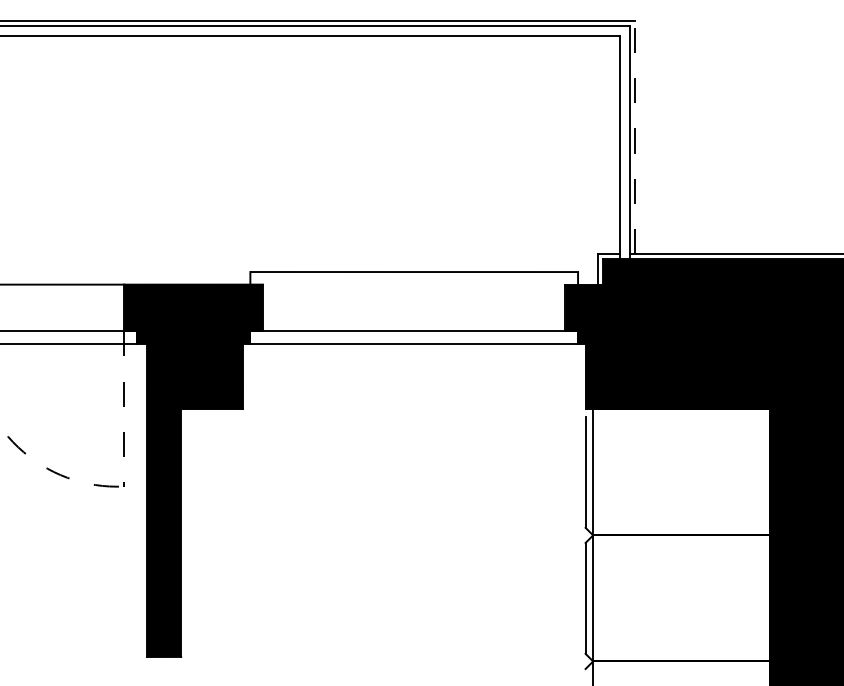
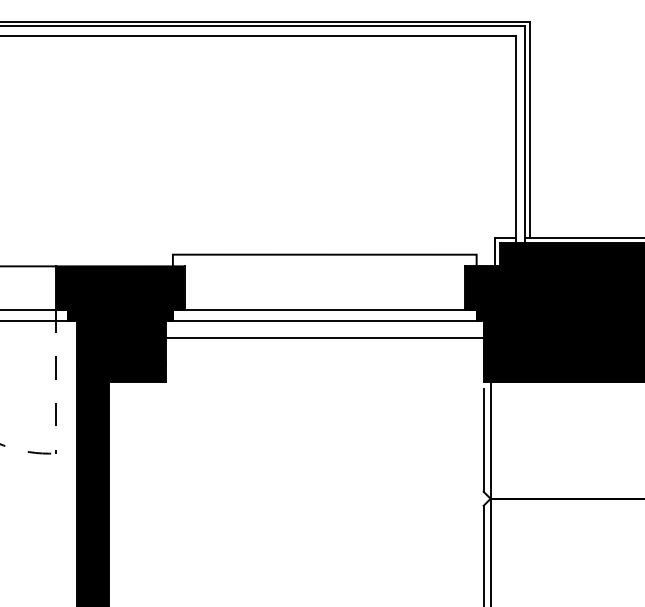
line: (635, 137) -> (529, 129), dashed -> solid
line: (413, 361) -> (324, 337), added

